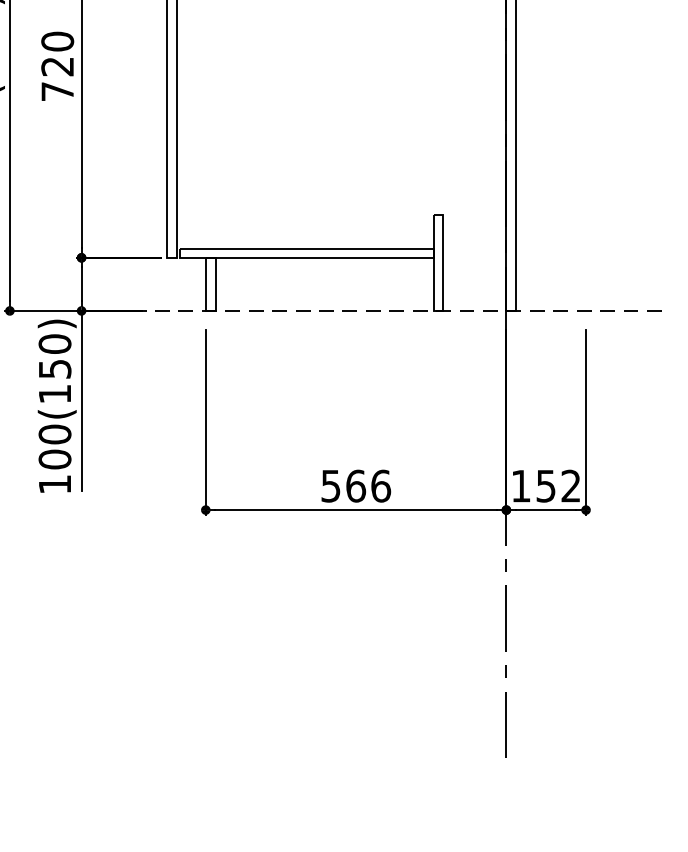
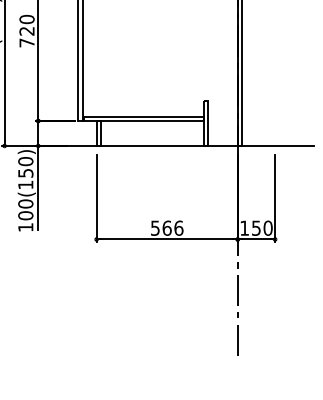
line: (375, 309) -> (176, 145), dashed -> solid
text: (569, 484) -> (267, 227), 152 -> 150

